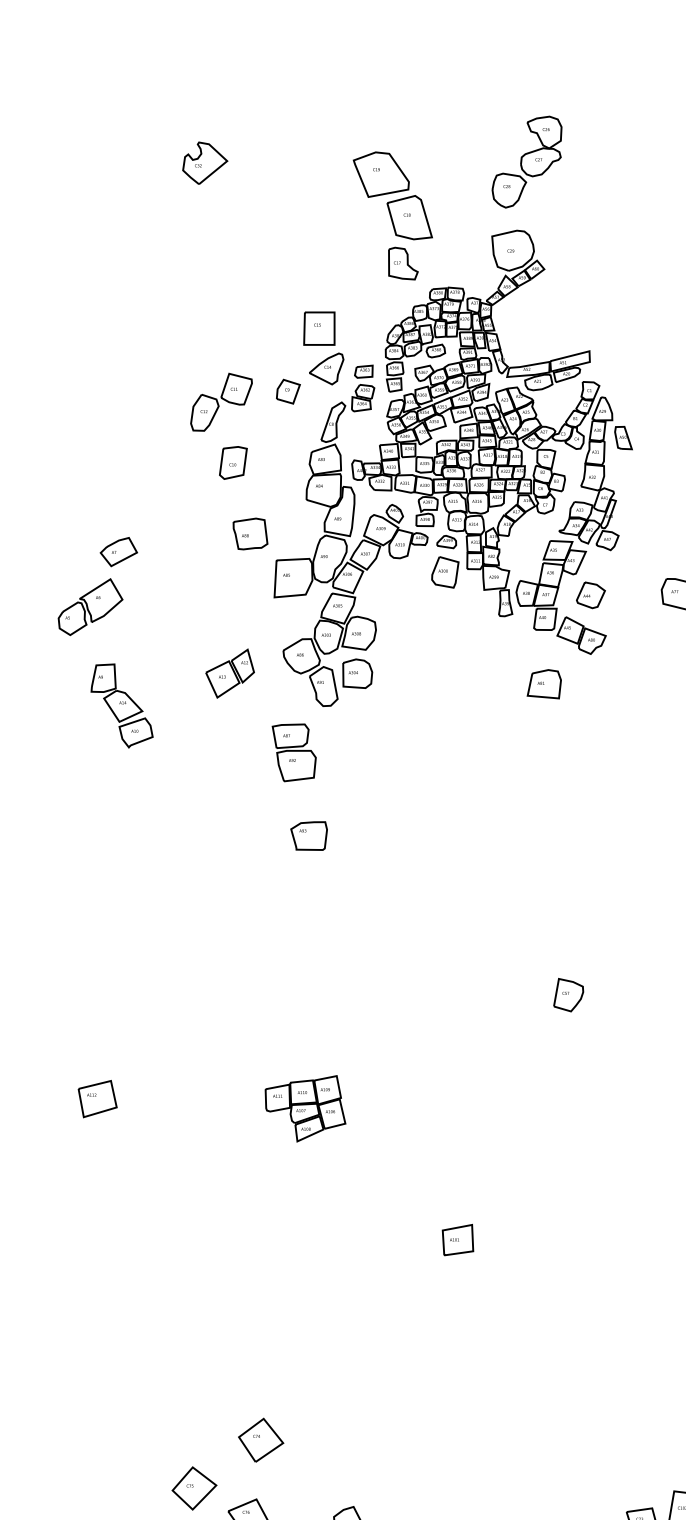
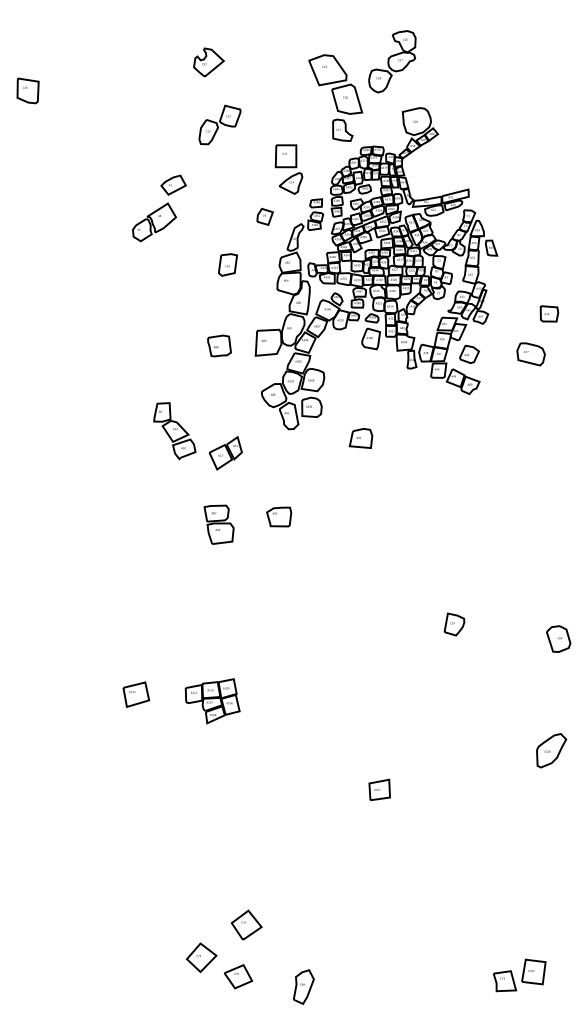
part: (527, 161) -> (392, 61), moved
part: (322, 348) -> (288, 169), moved
part: (220, 401) -> (219, 124), moved
part: (250, 533) -> (219, 345), moved
part: (97, 586) -> (159, 208), moved
part: (229, 673) -> (225, 453), moved
part: (543, 684) -> (360, 438), moved
part: (121, 706) -> (174, 431), moved
part: (293, 752) -> (218, 524), moved
part: (305, 1109) -> (212, 701), moved

